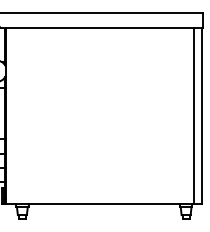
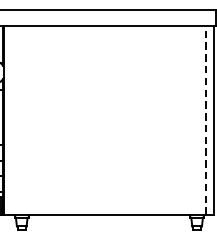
line: (194, 115) -> (206, 119), solid -> dashed

